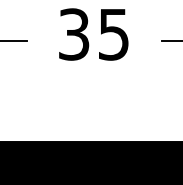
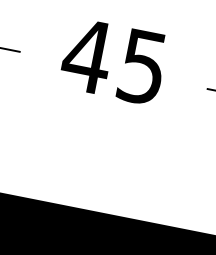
text: (73, 34) -> (86, 55), 35 -> 45

